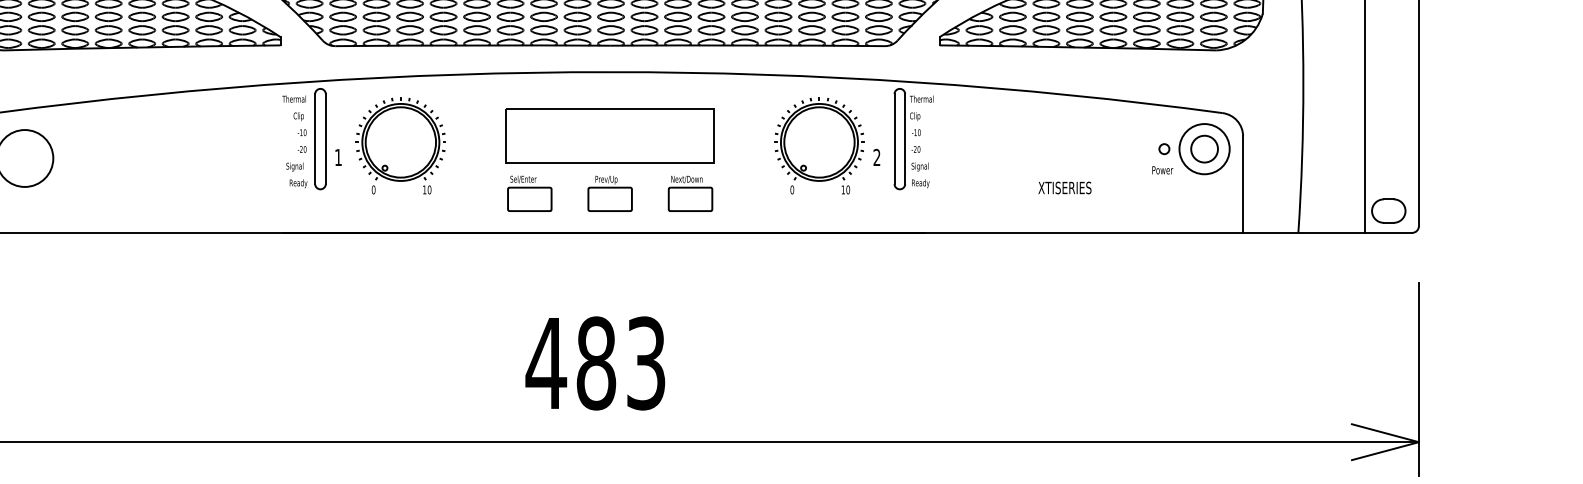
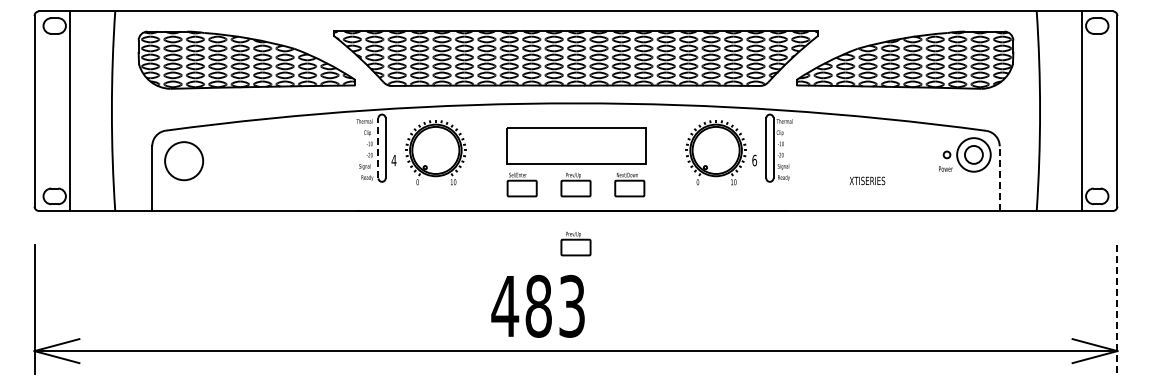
line: (315, 138) -> (378, 147), solid -> dashed
text: (337, 157) -> (393, 160), 1 -> 4
text: (876, 157) -> (754, 160), 2 -> 6
line: (1242, 184) -> (999, 178), solid -> dashed
text: (1065, 187) -> (867, 180), moved
part: (609, 281) -> (575, 243), added
text: (594, 363) -> (537, 306), moved
line: (1419, 380) -> (1117, 309), solid -> dashed

